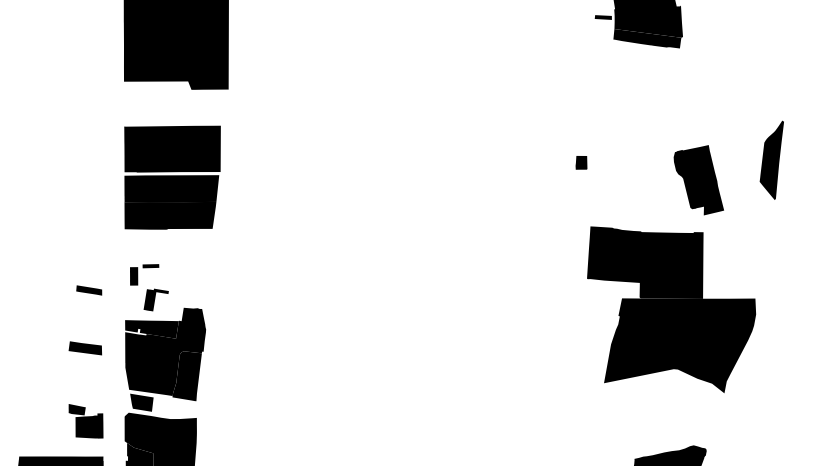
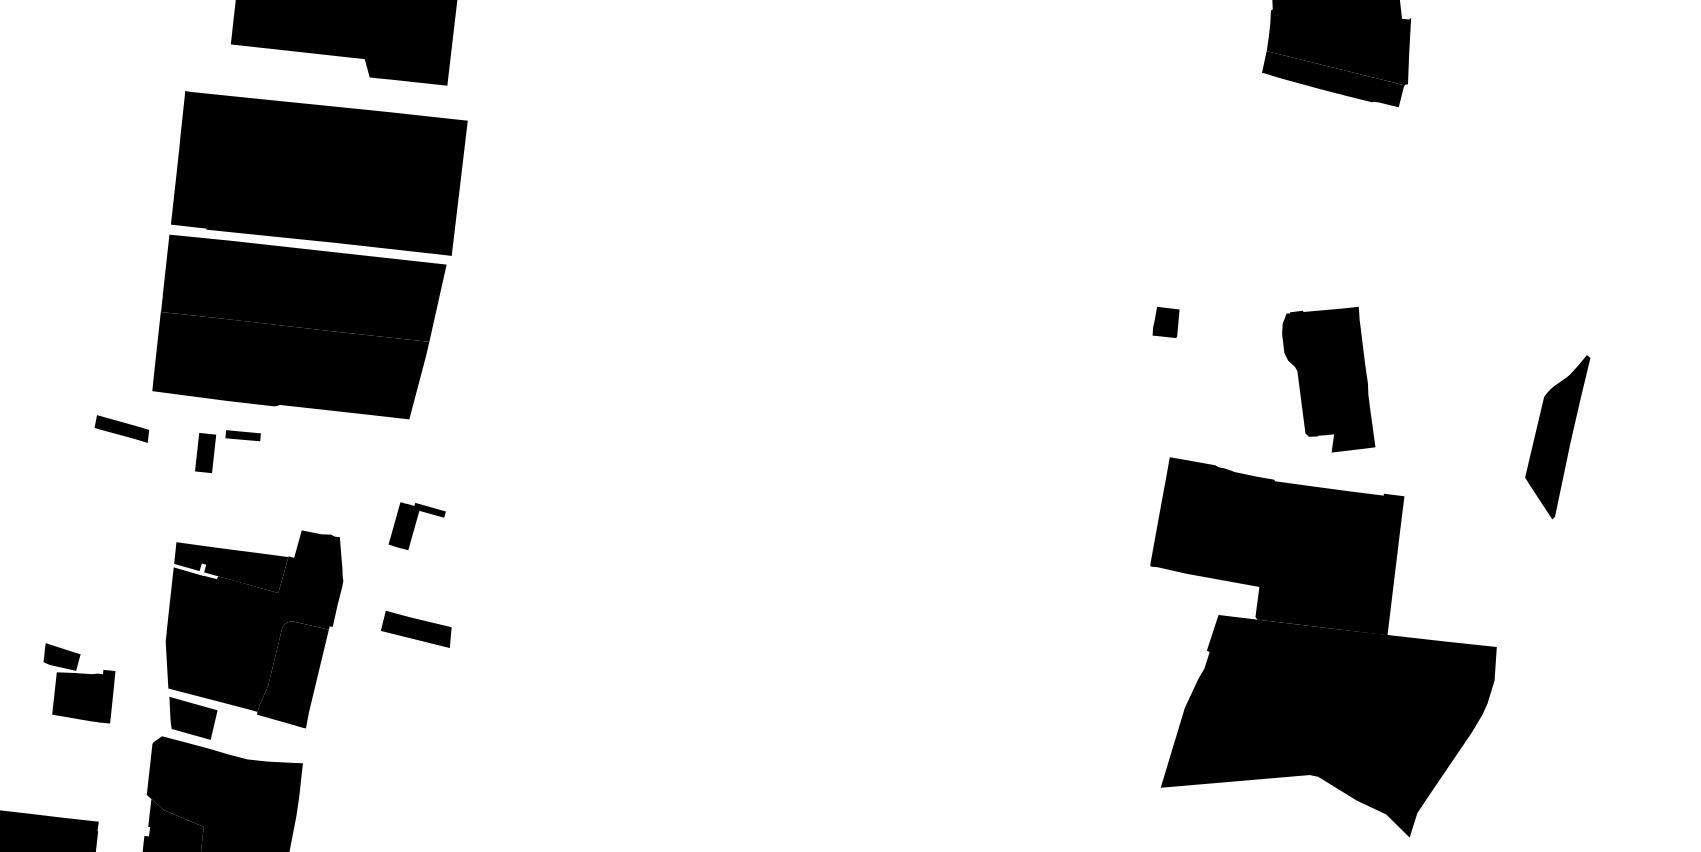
fill: (602, 17) -> (1244, 24), removed
part: (771, 159) -> (1555, 433), moved
part: (172, 177) -> (309, 255), size x1.4
part: (698, 180) -> (1328, 378), moved
part: (89, 290) -> (122, 429), moved
part: (155, 299) -> (415, 525), moved
part: (85, 348) -> (416, 629), moved
part: (85, 421) -> (76, 683), moved

